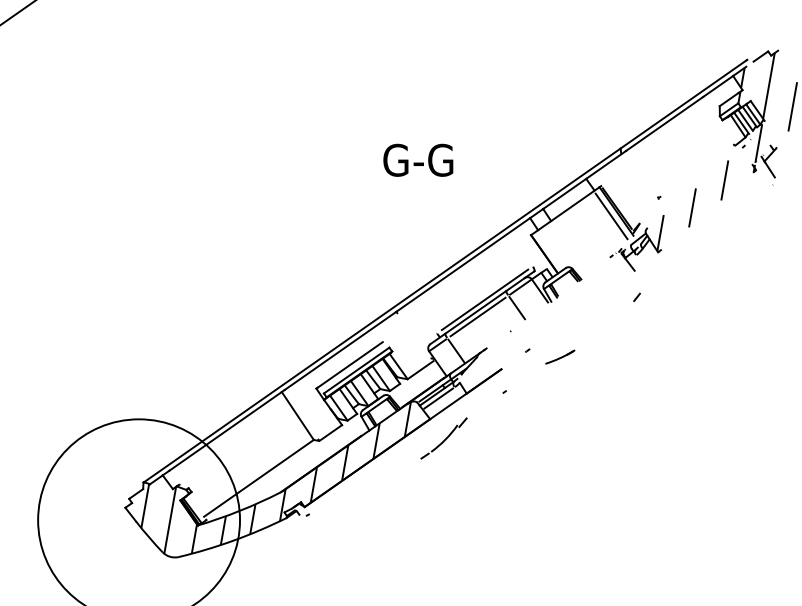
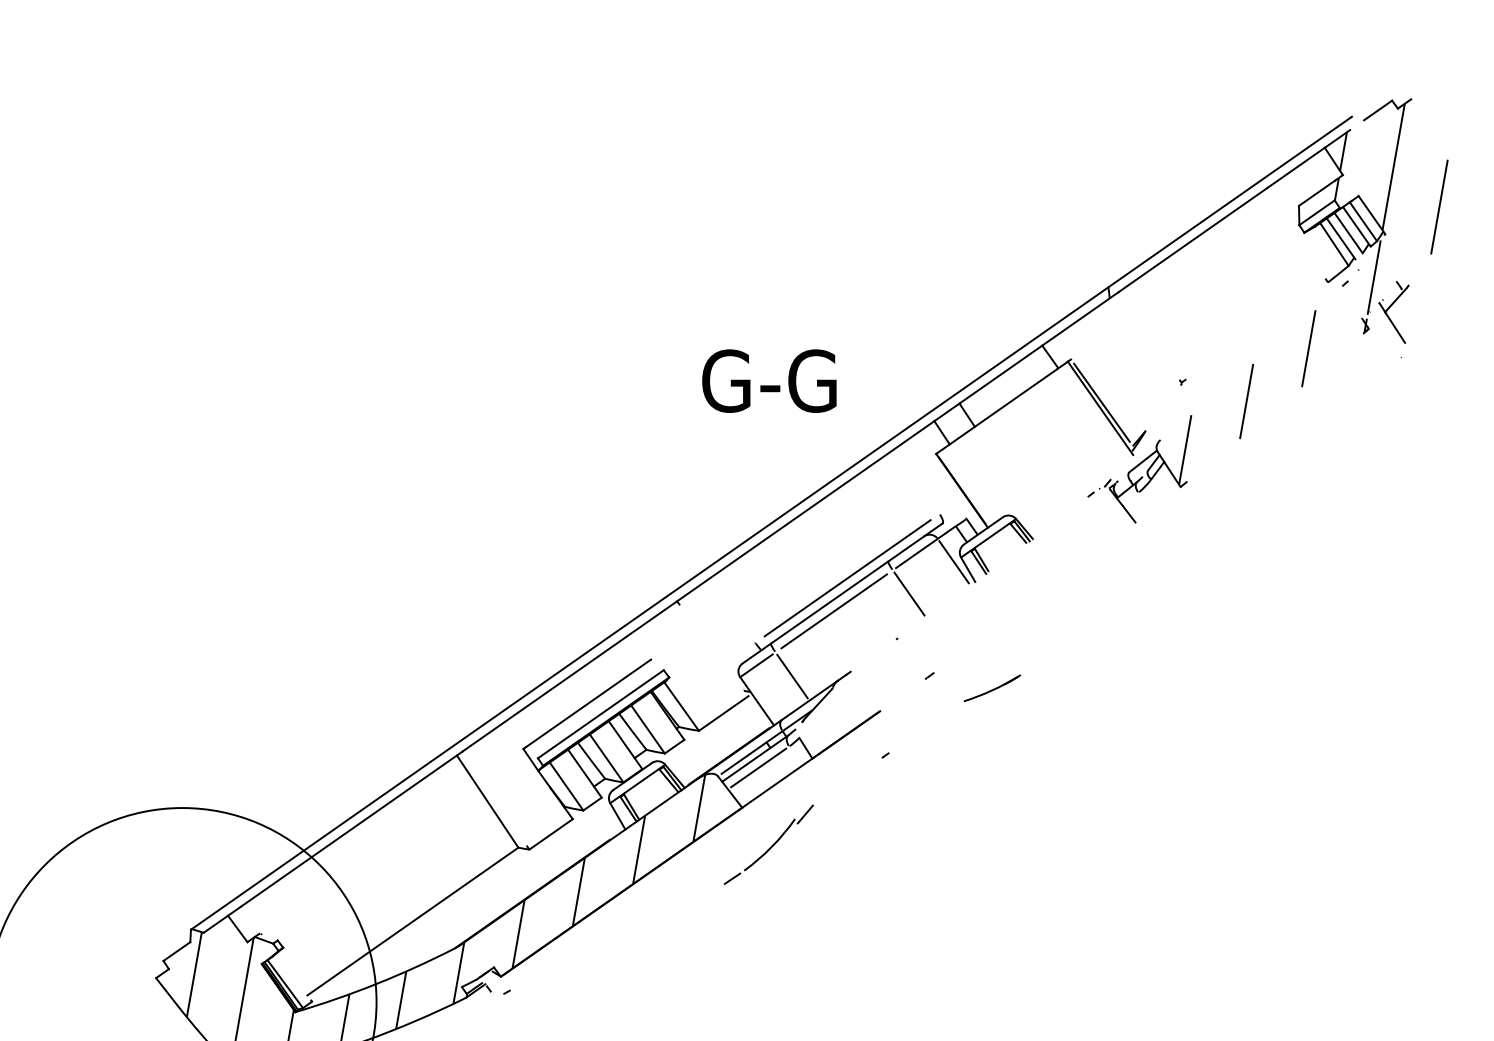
text: (418, 159) -> (769, 379), moved
line: (611, 216) -> (1090, 417), removed
line: (636, 297) -> (1138, 573), removed

